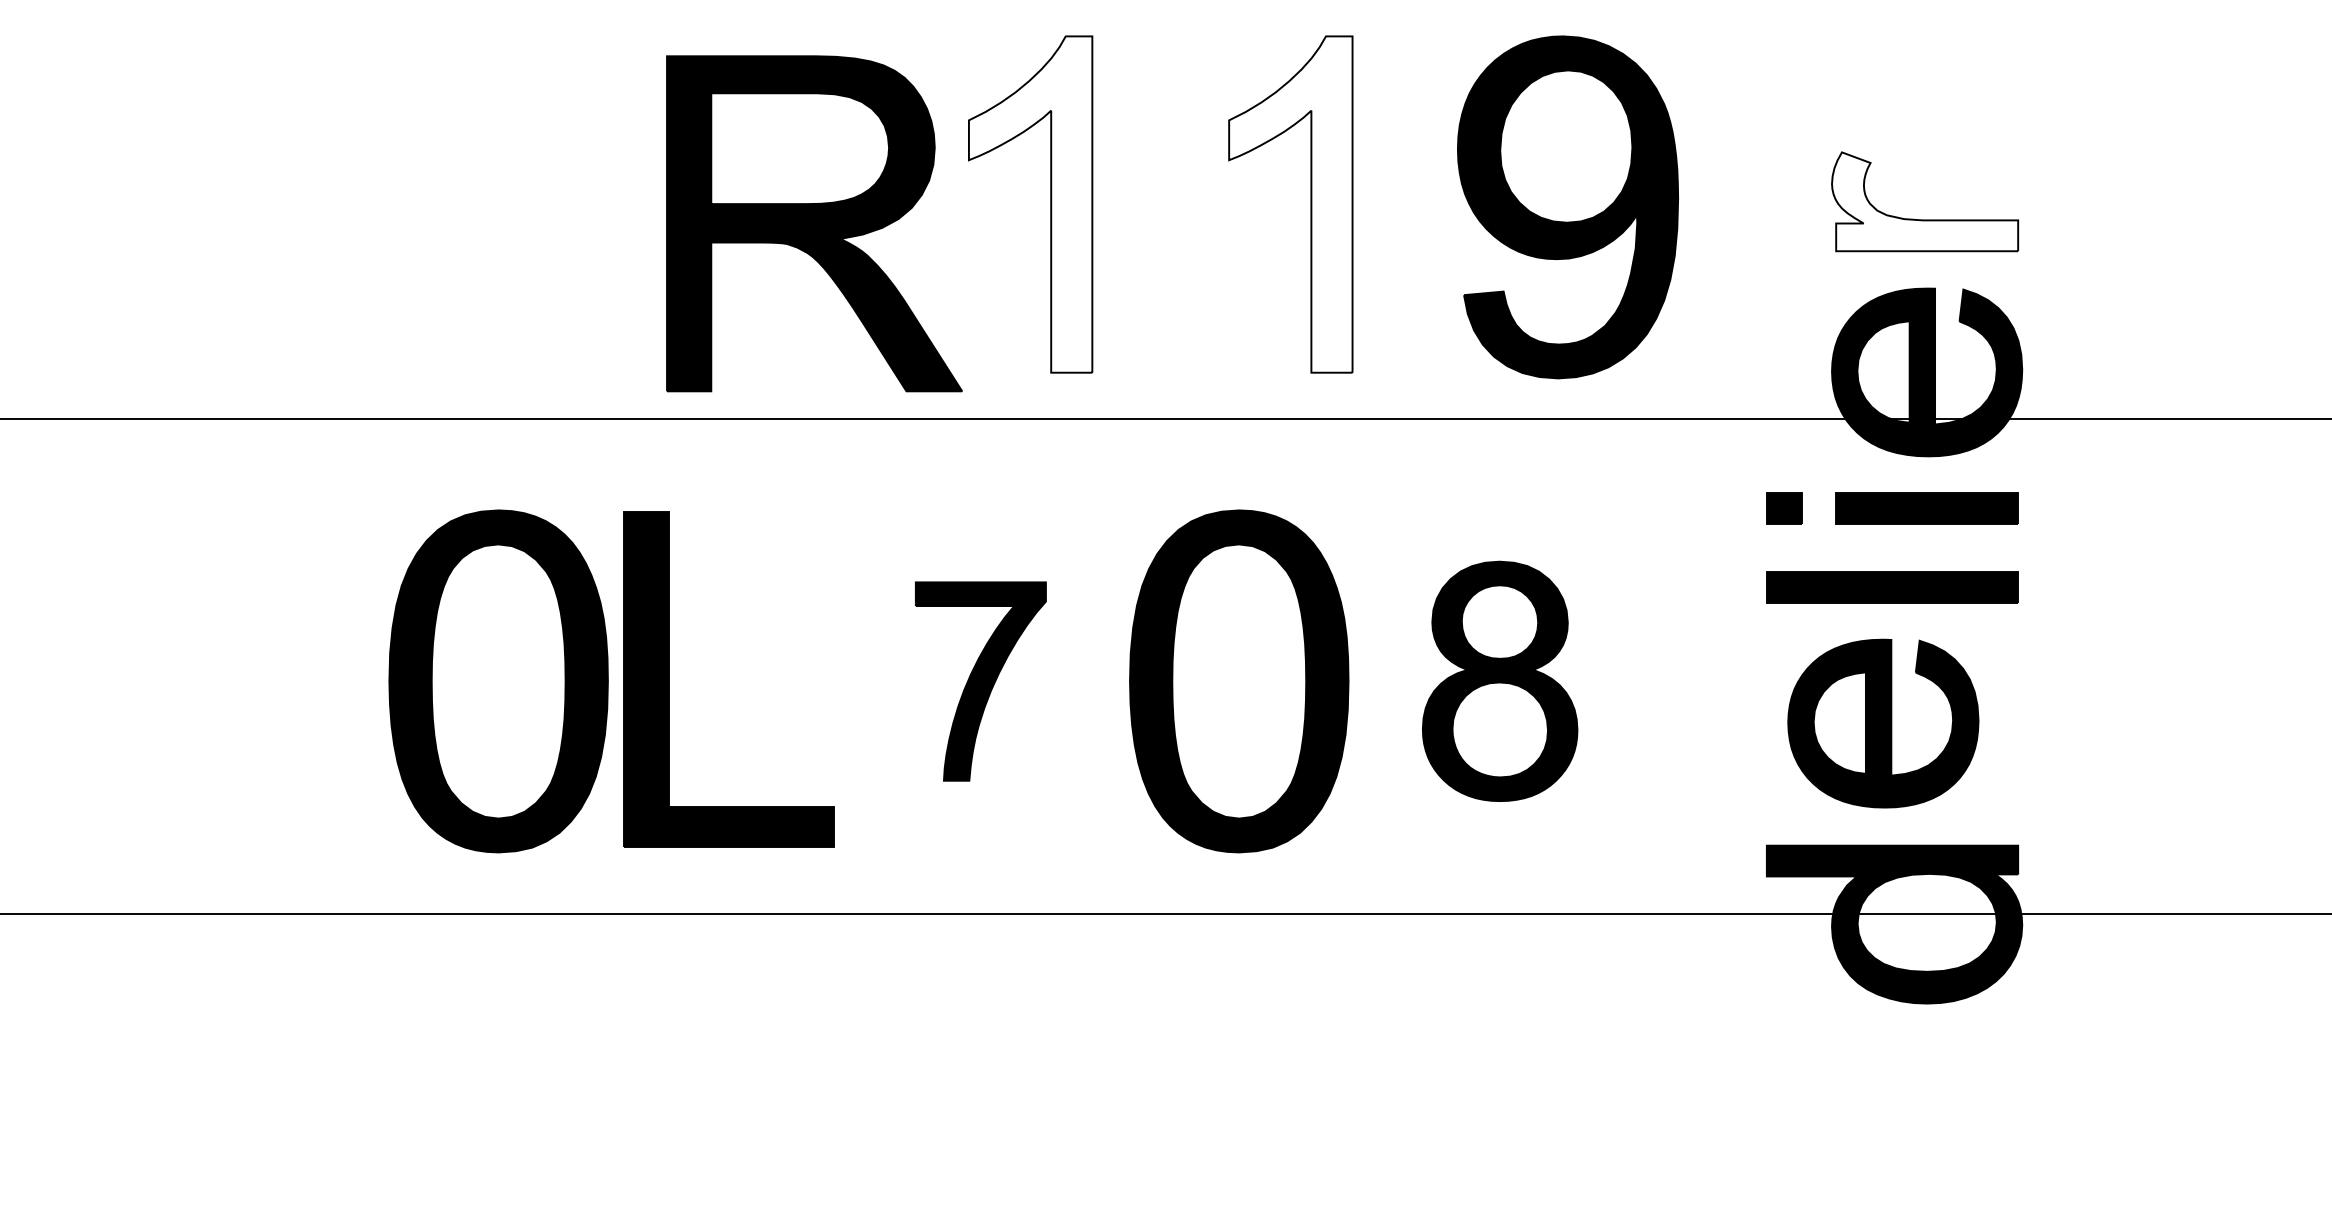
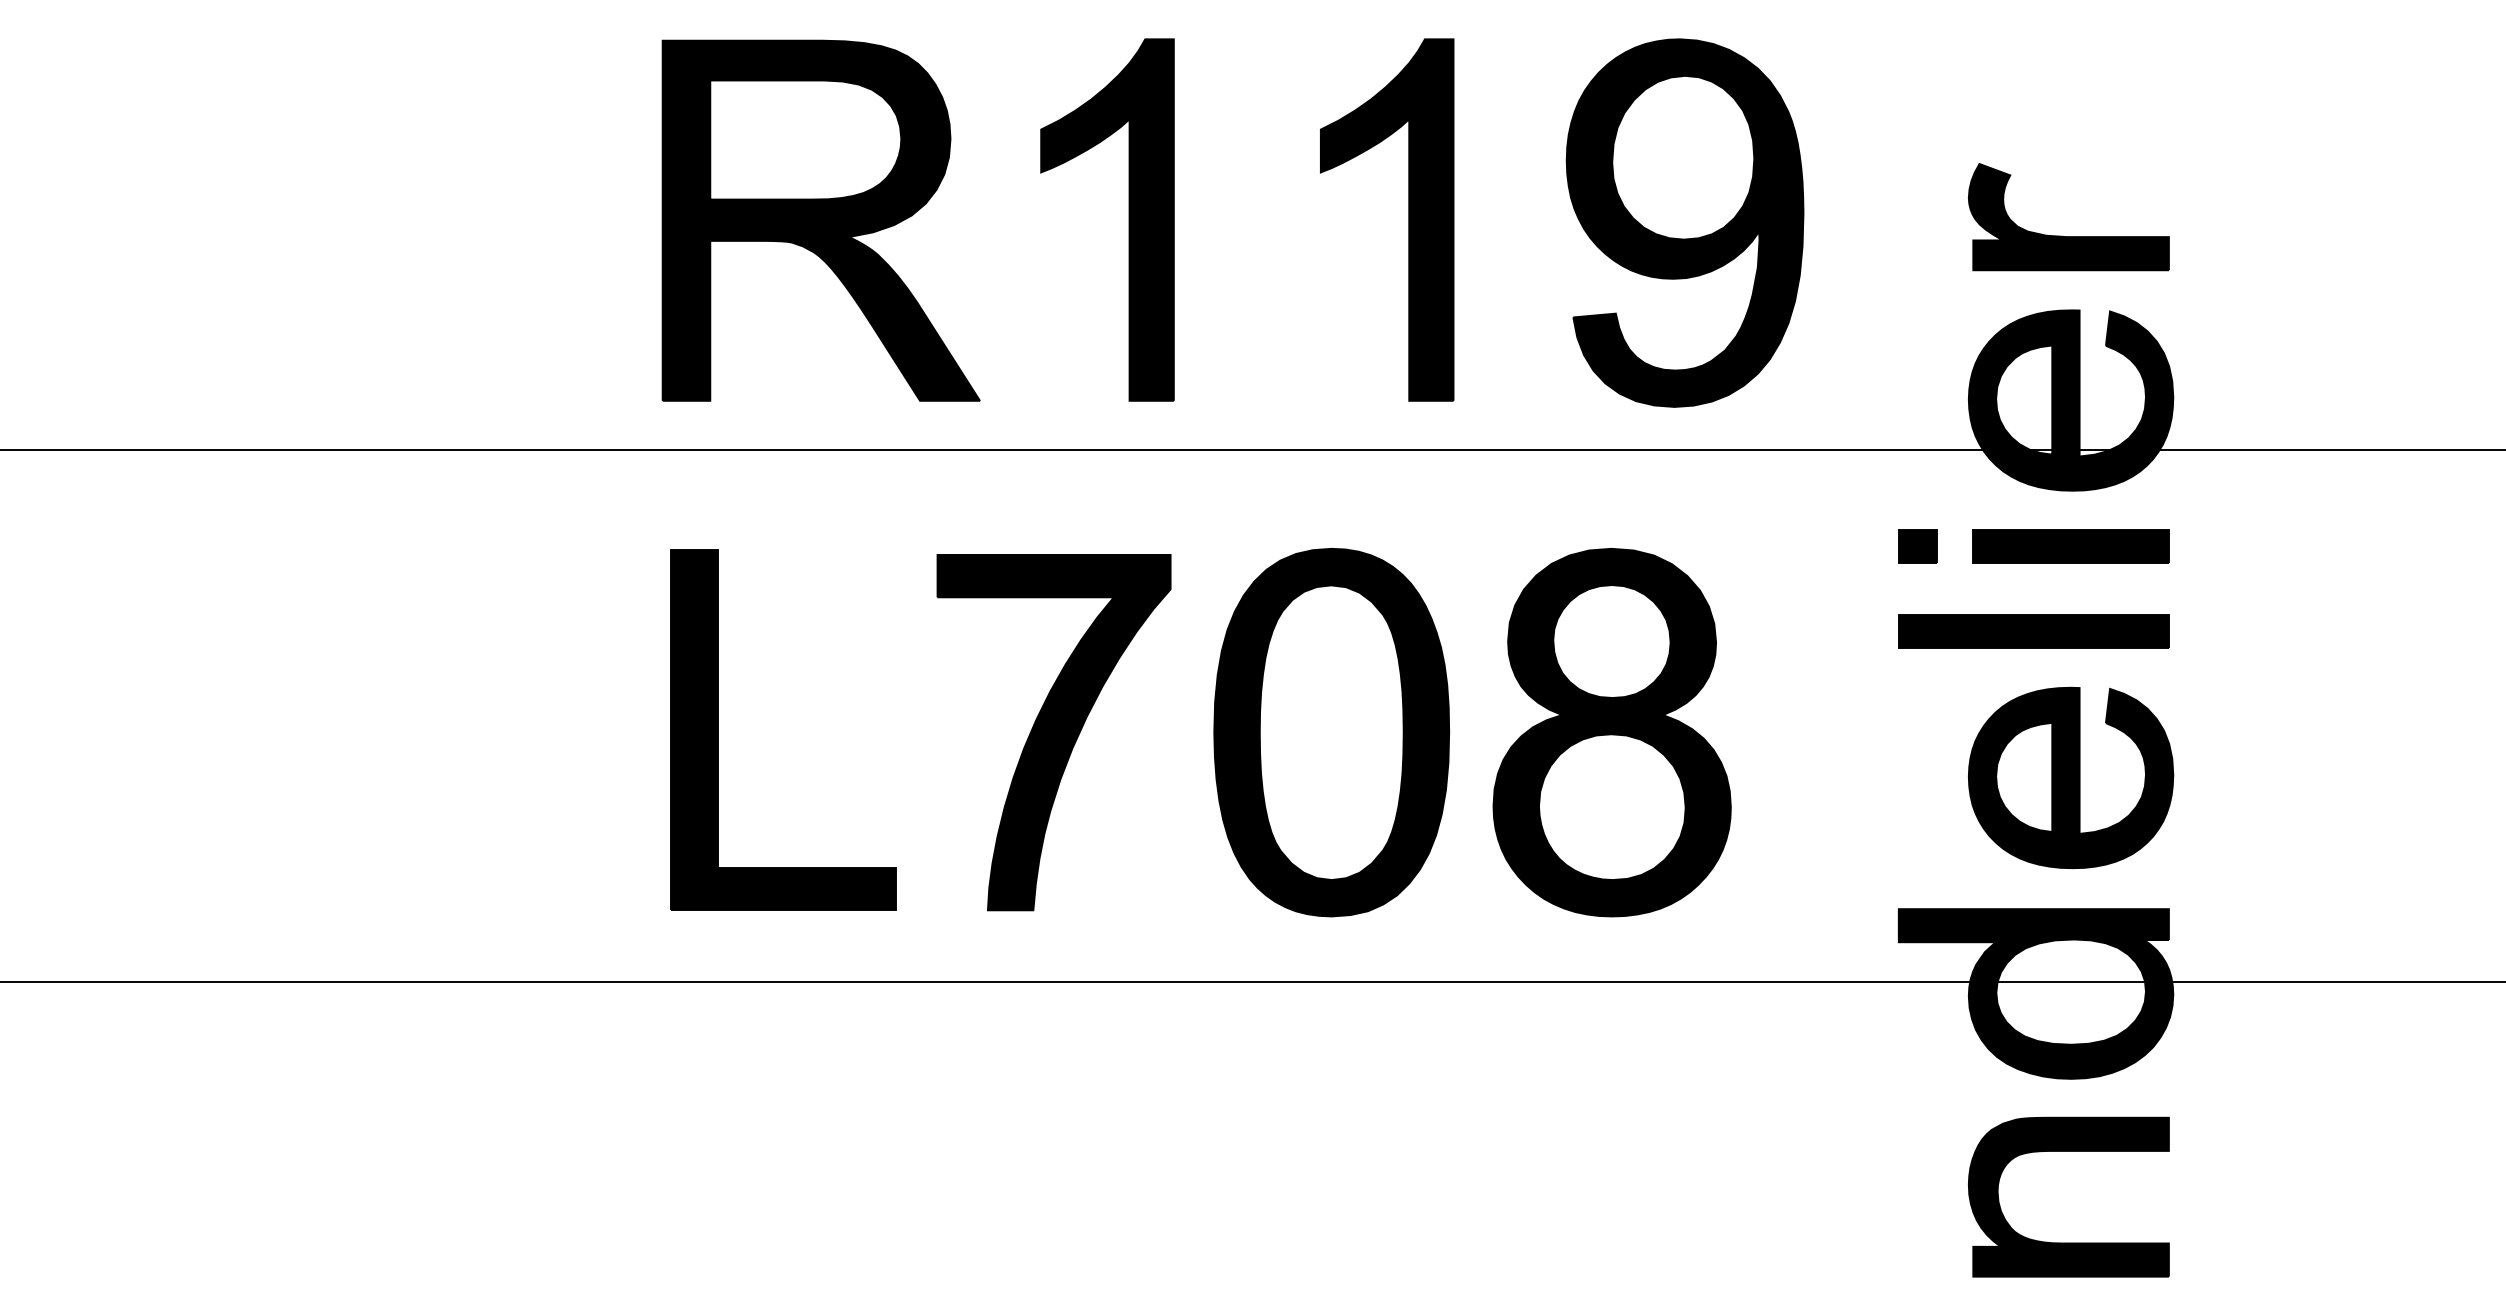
fill: (1924, 202) -> (2068, 217), added
fill: (1030, 204) -> (1107, 219), added
fill: (1290, 204) -> (1386, 219), added
part: (813, 223) -> (820, 220), moved
part: (498, 681) -> (535, 732), removed
part: (980, 681) -> (1053, 732), size x1.67
part: (1499, 681) -> (1611, 732), size x1.43
part: (1882, 723) -> (2070, 777), moved
part: (1924, 1071) -> (2068, 1151), added

